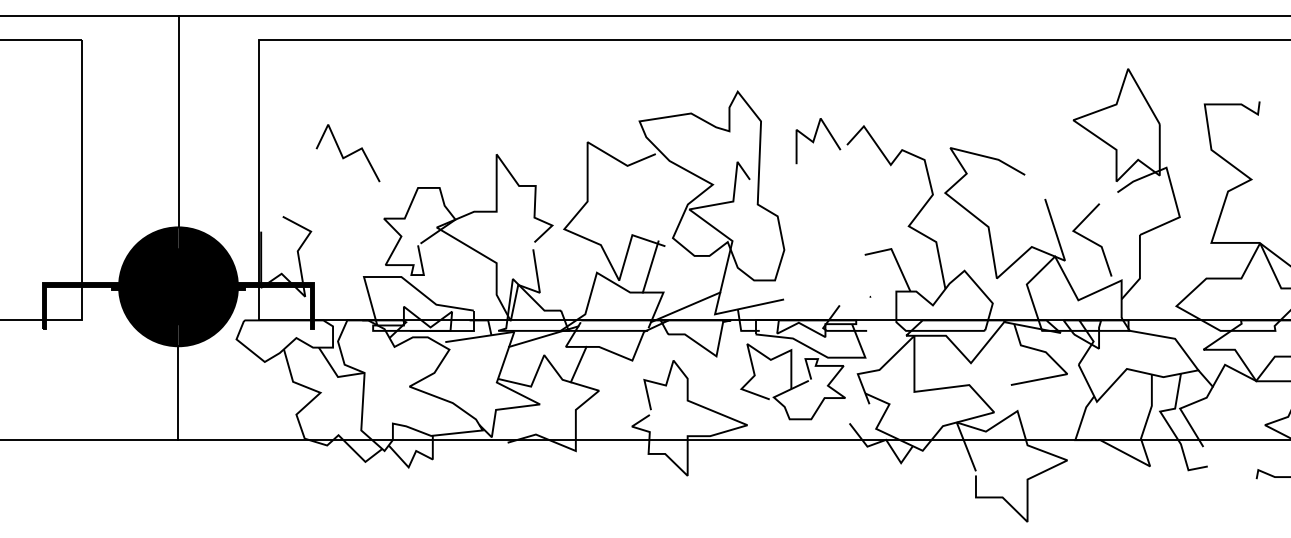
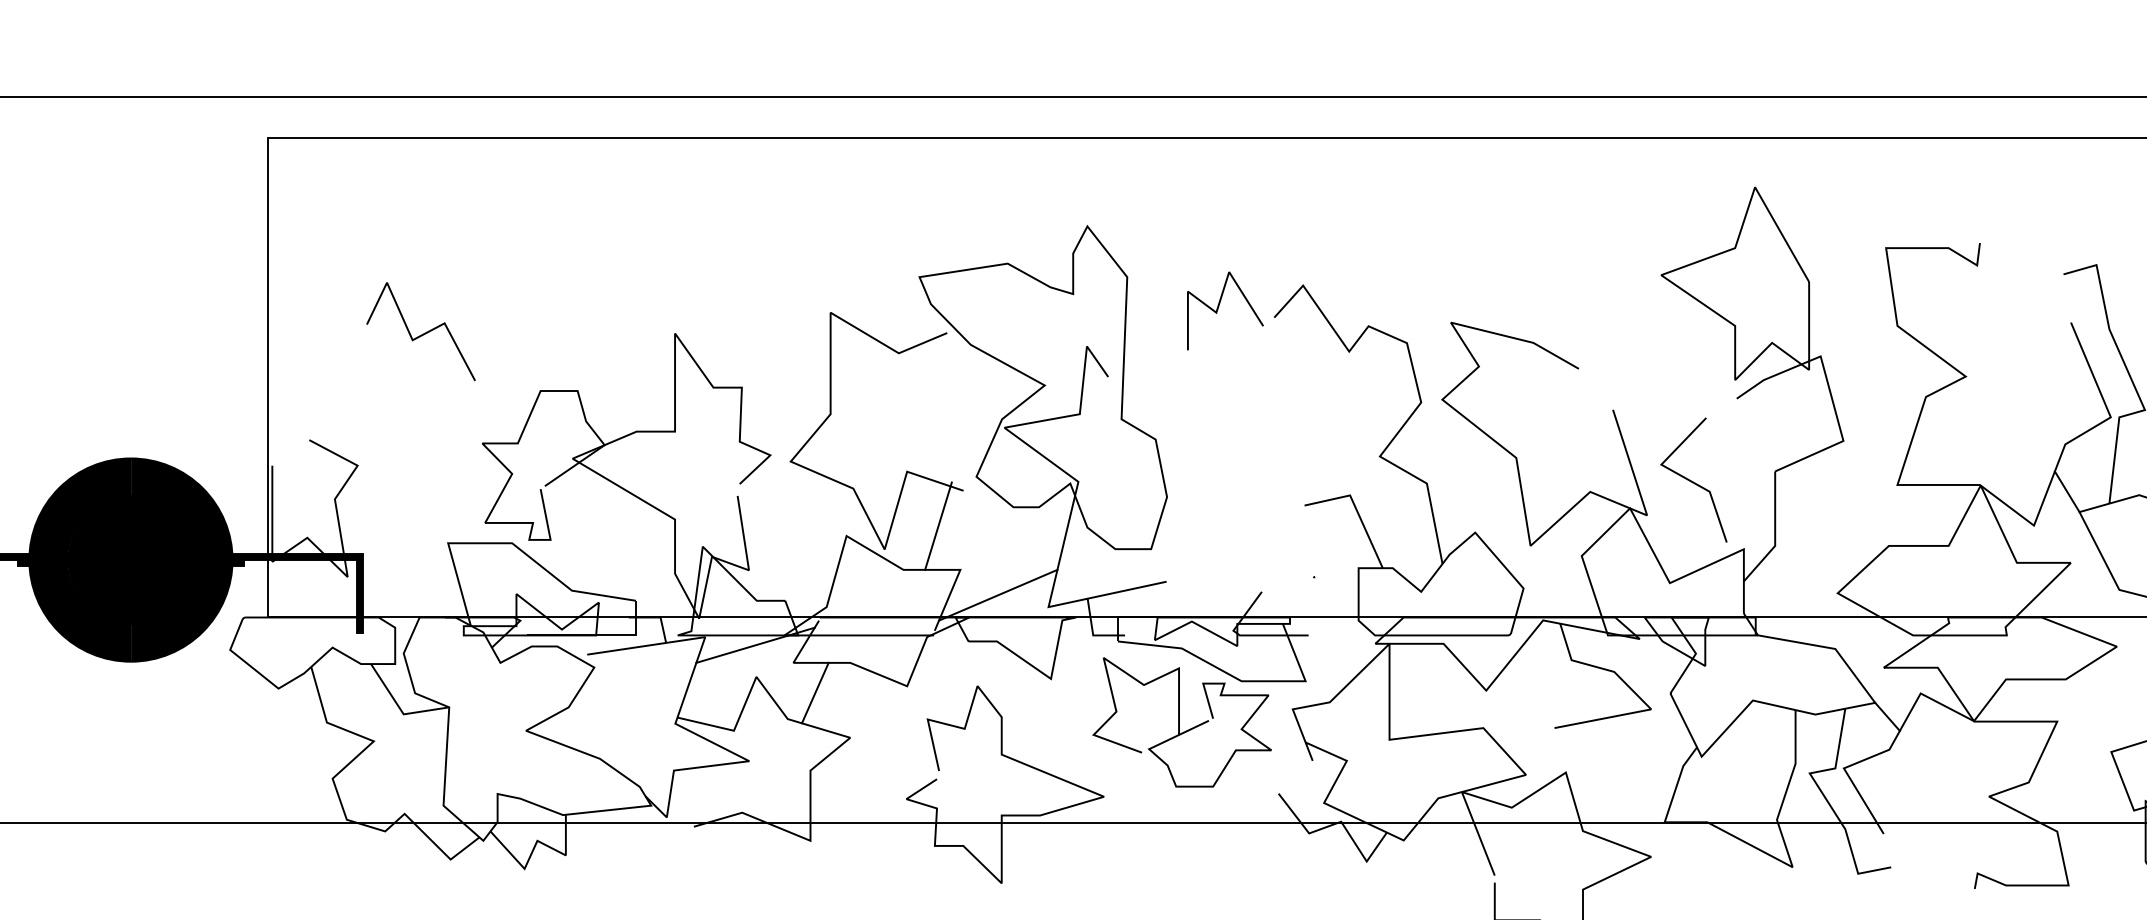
line: (178, 121) -> (130, 277), removed
line: (177, 393) -> (129, 742), removed

